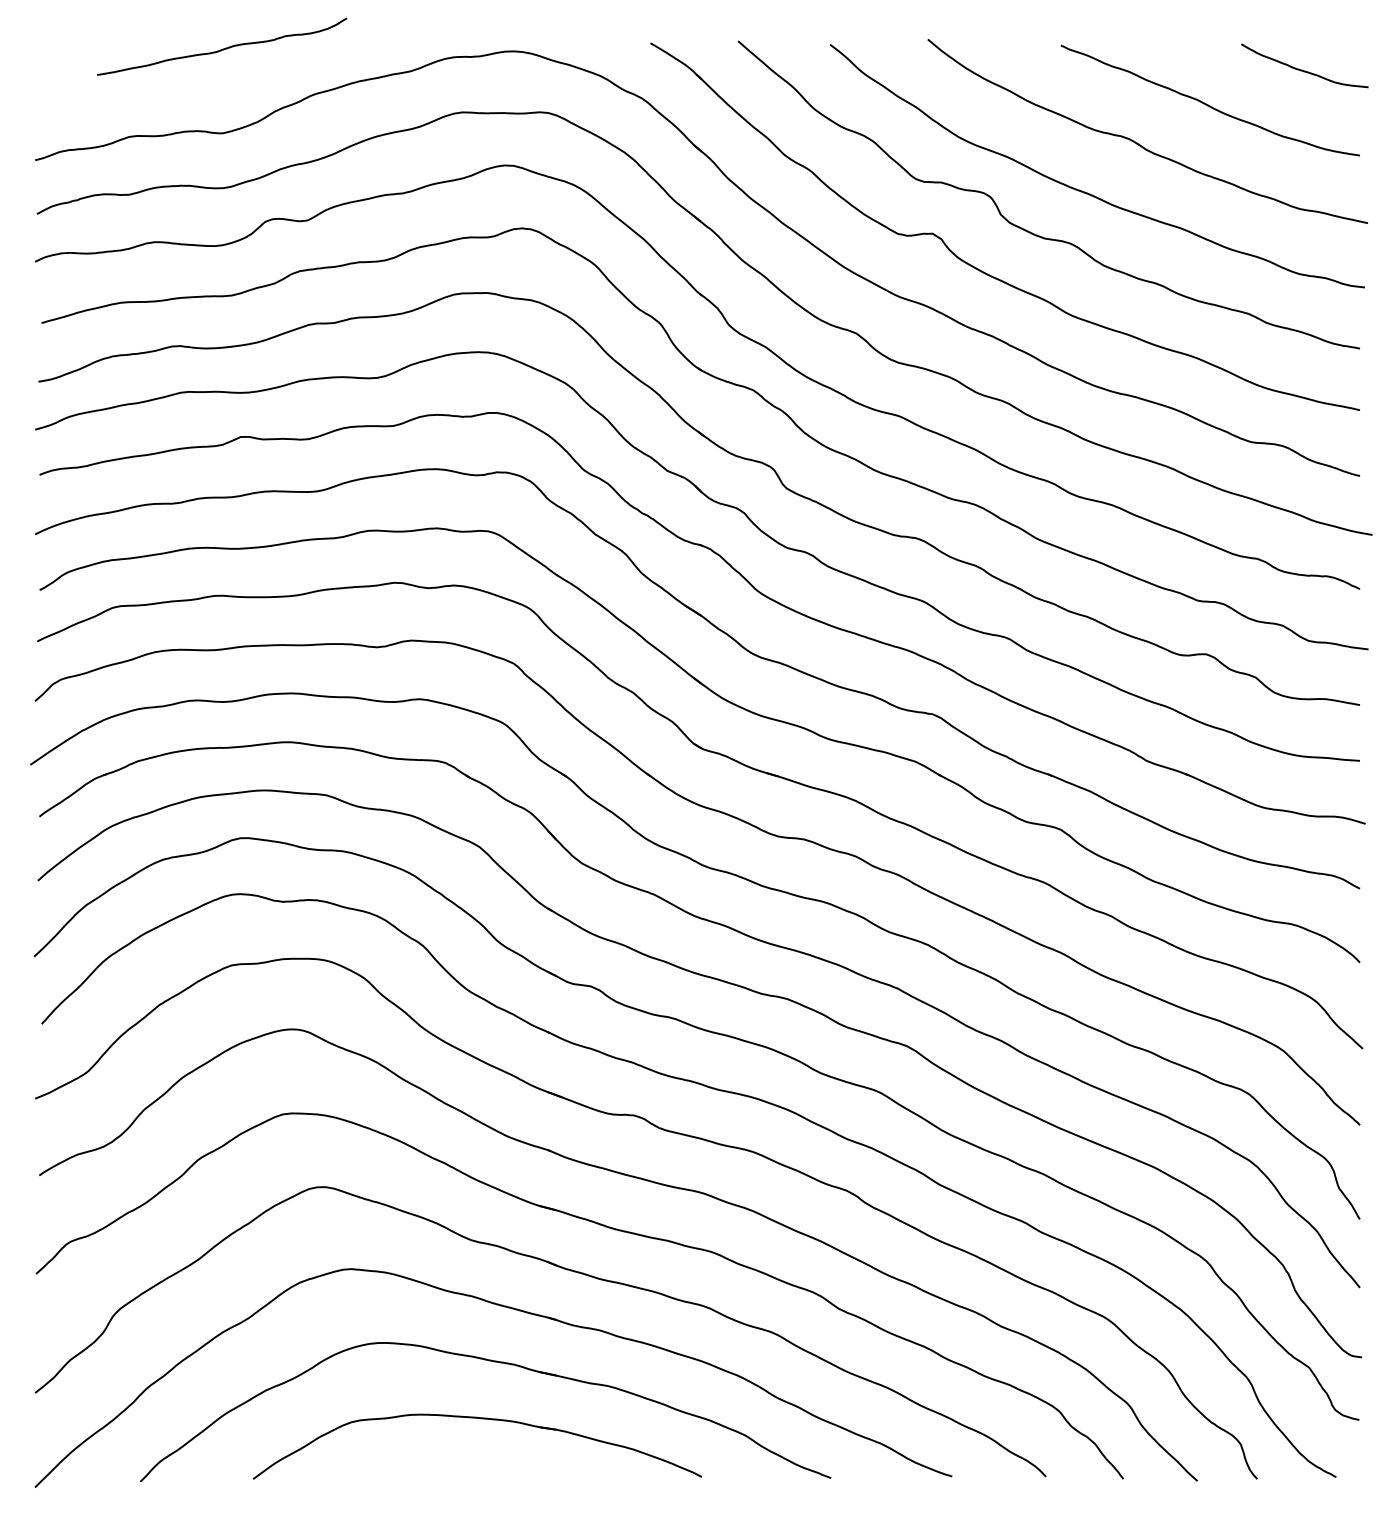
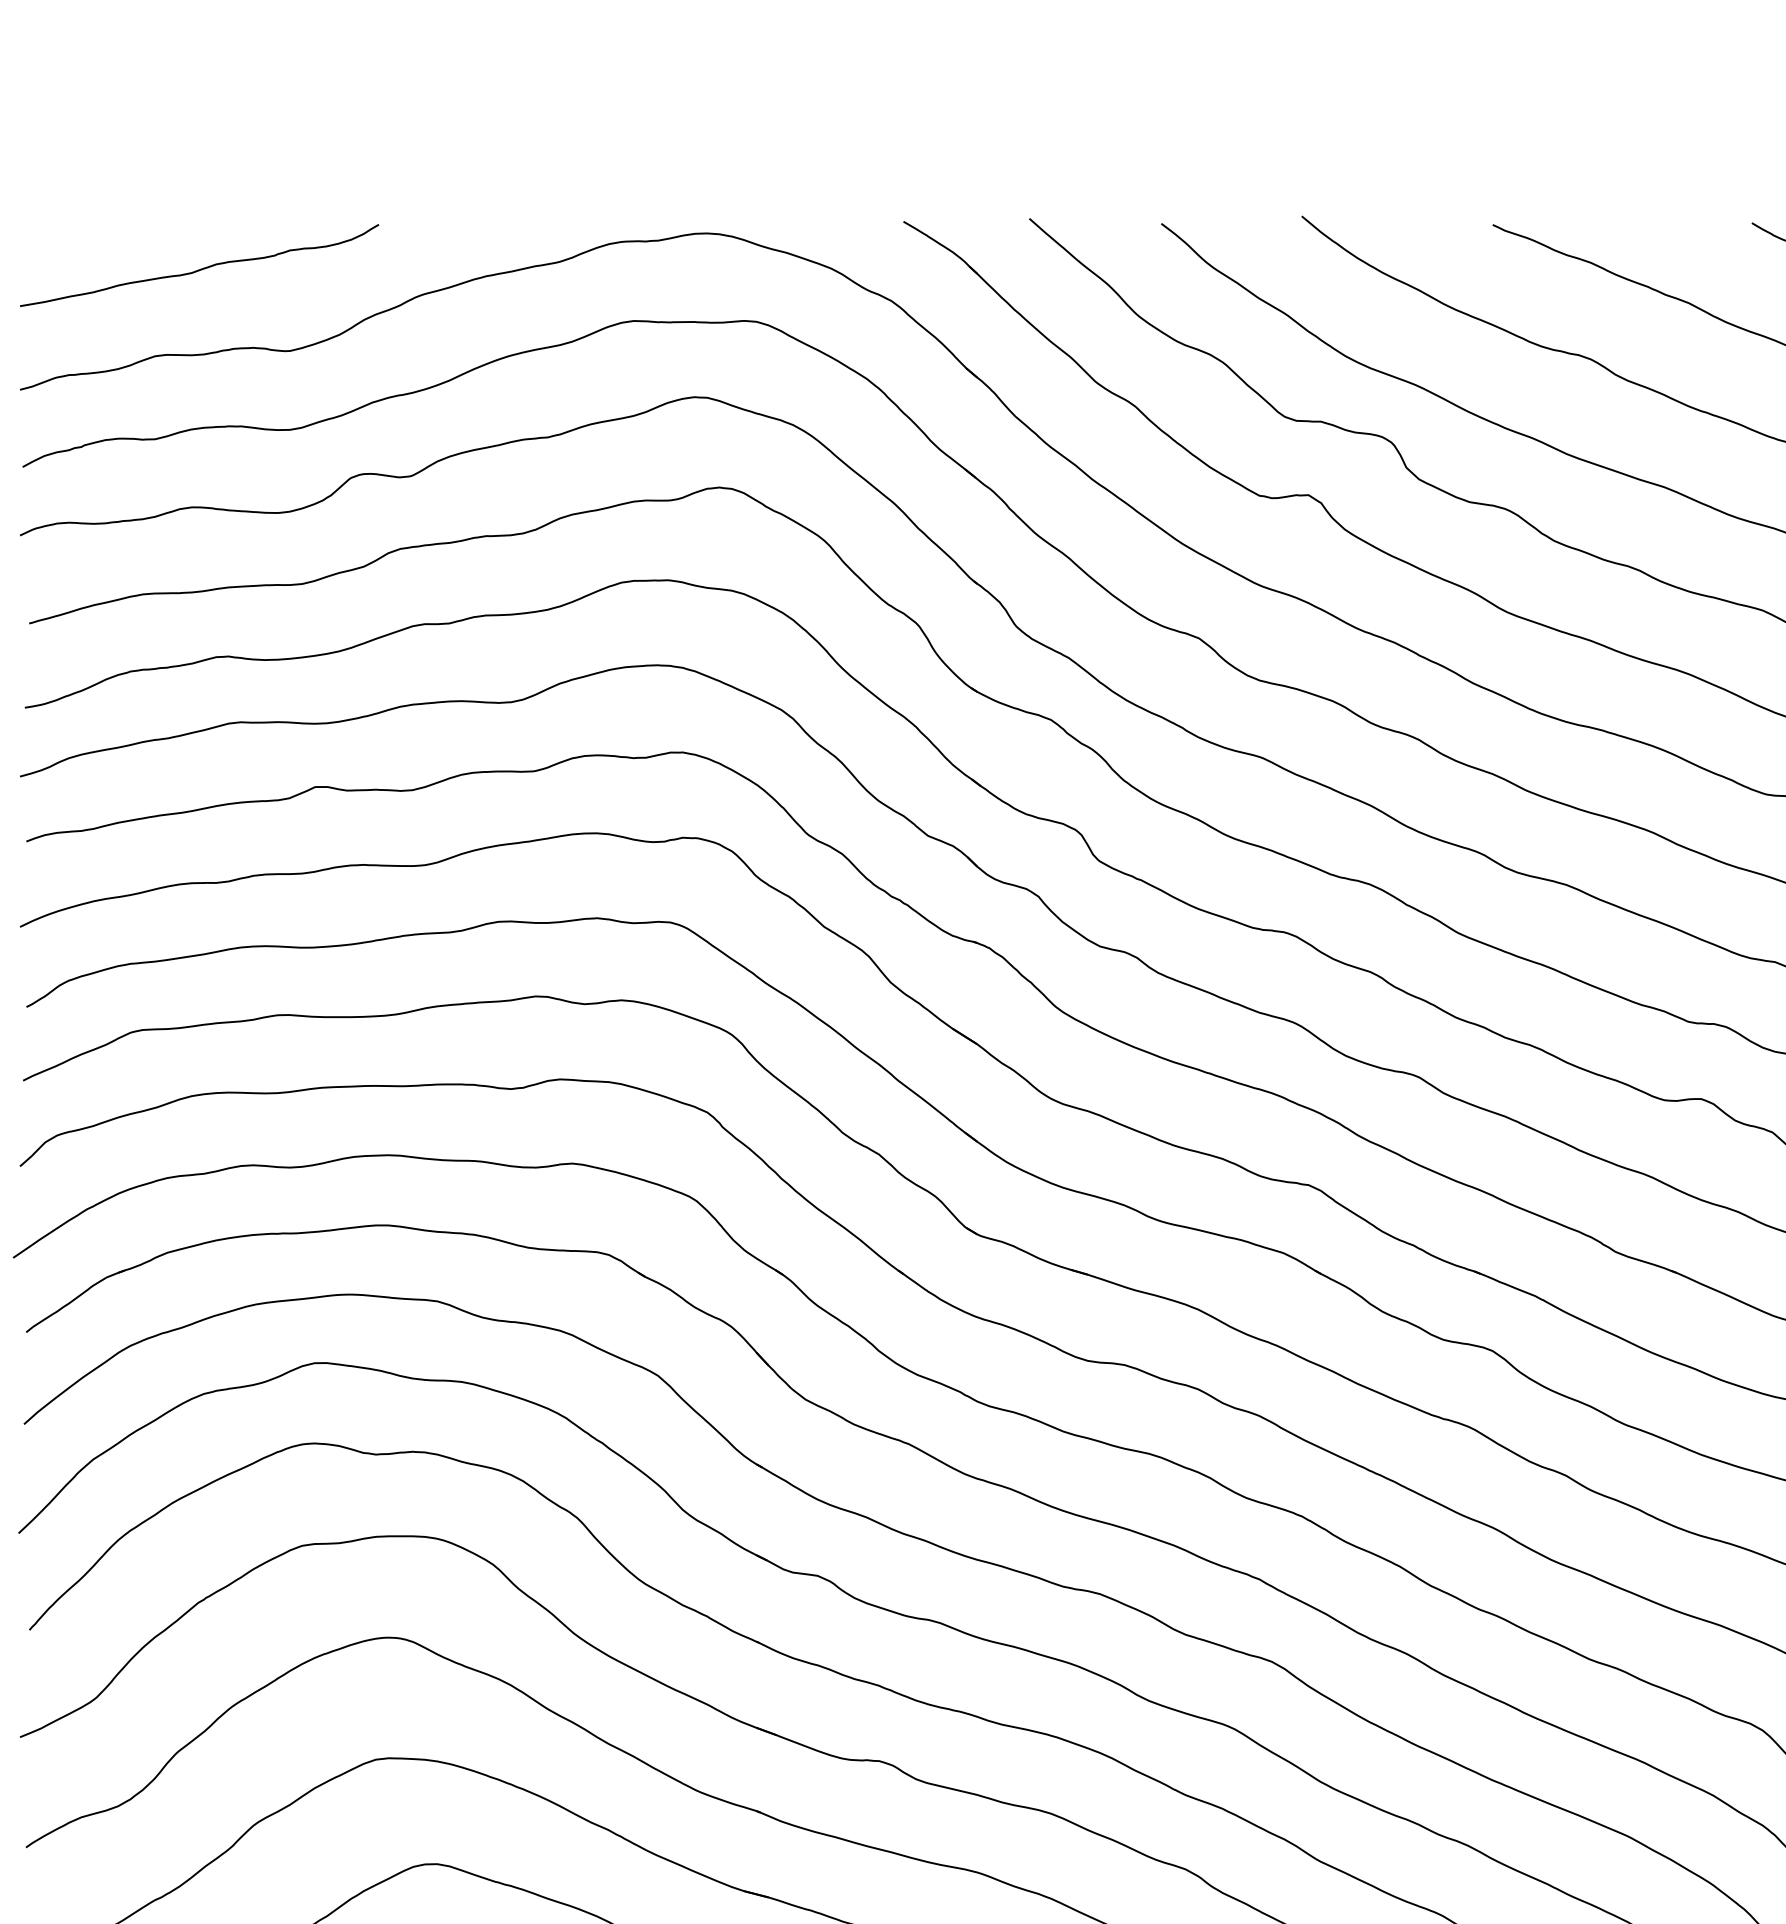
curve: (222, 48) -> (200, 268), moved

